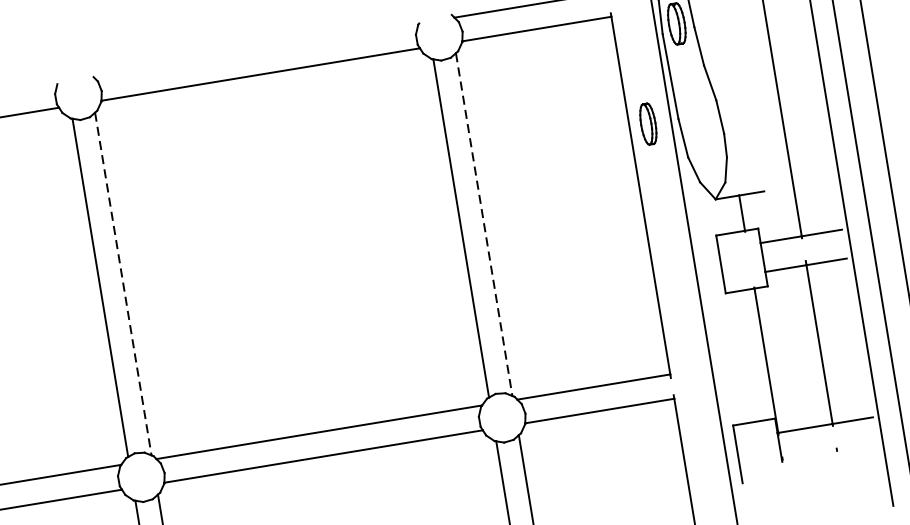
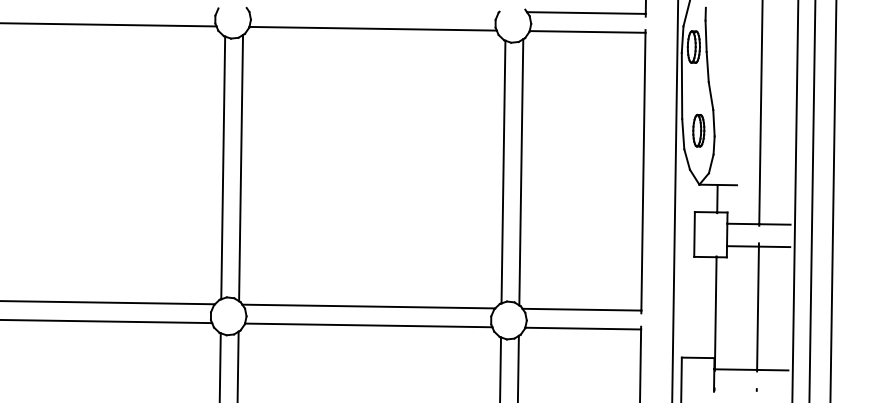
part: (647, 123) -> (698, 130), moved
line: (484, 224) -> (521, 172), dashed -> solid
line: (123, 284) -> (241, 168), dashed -> solid

